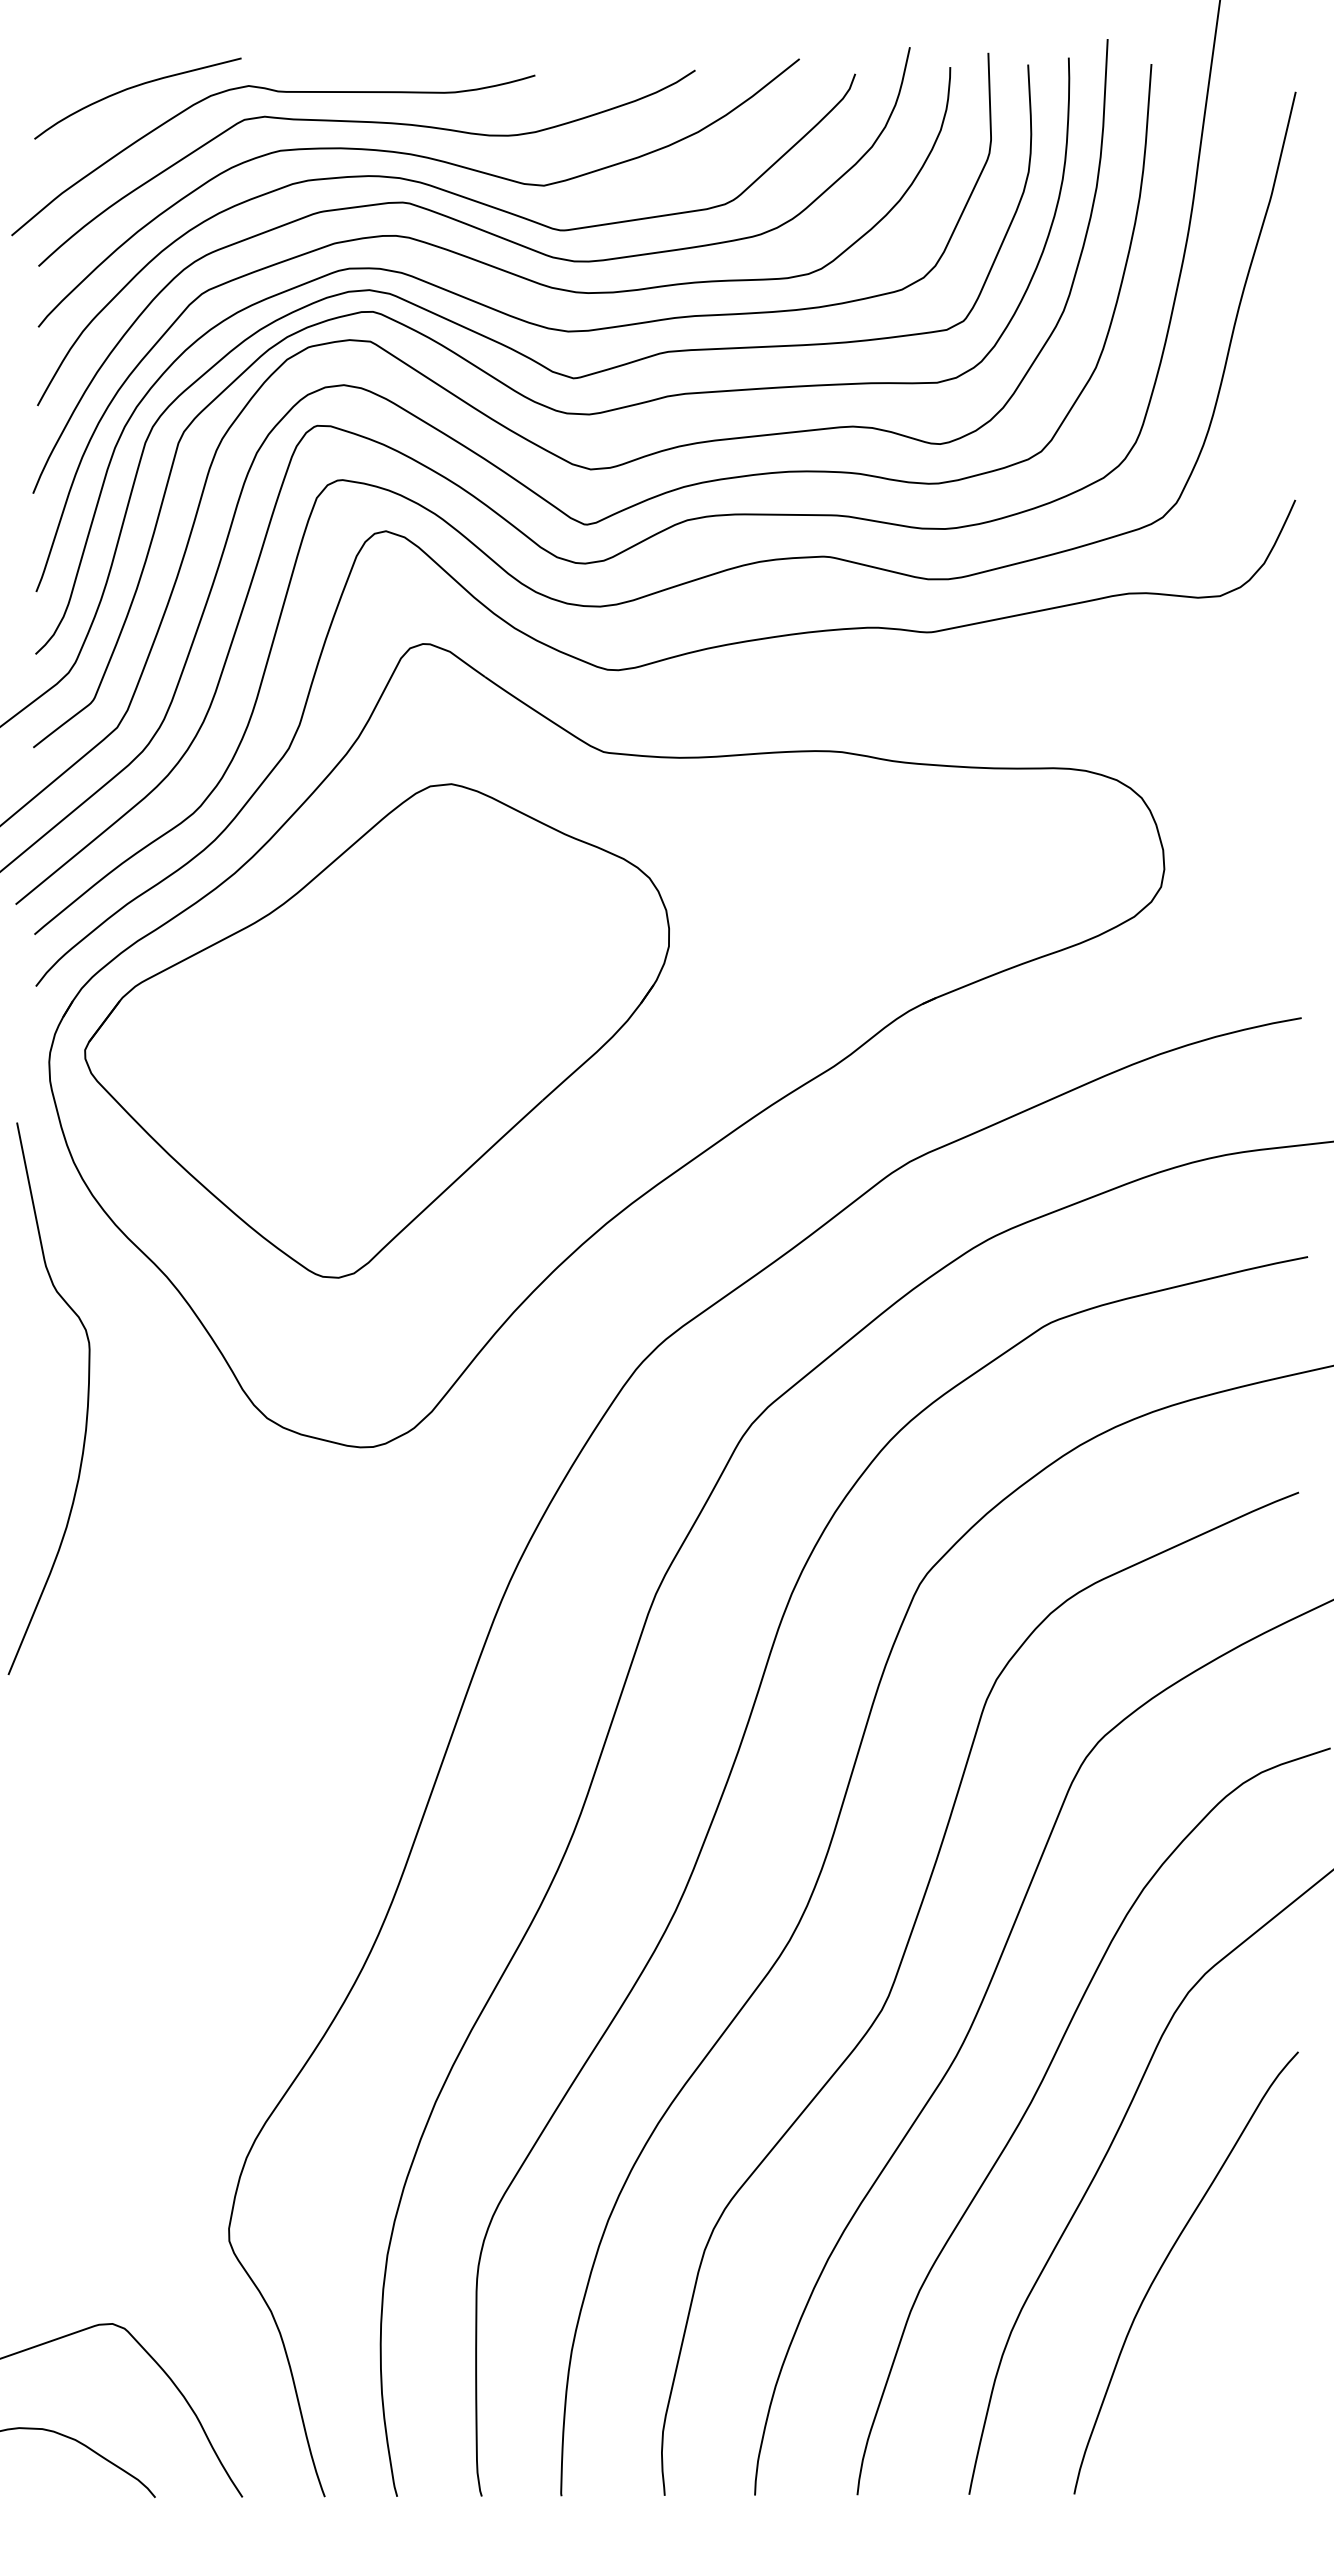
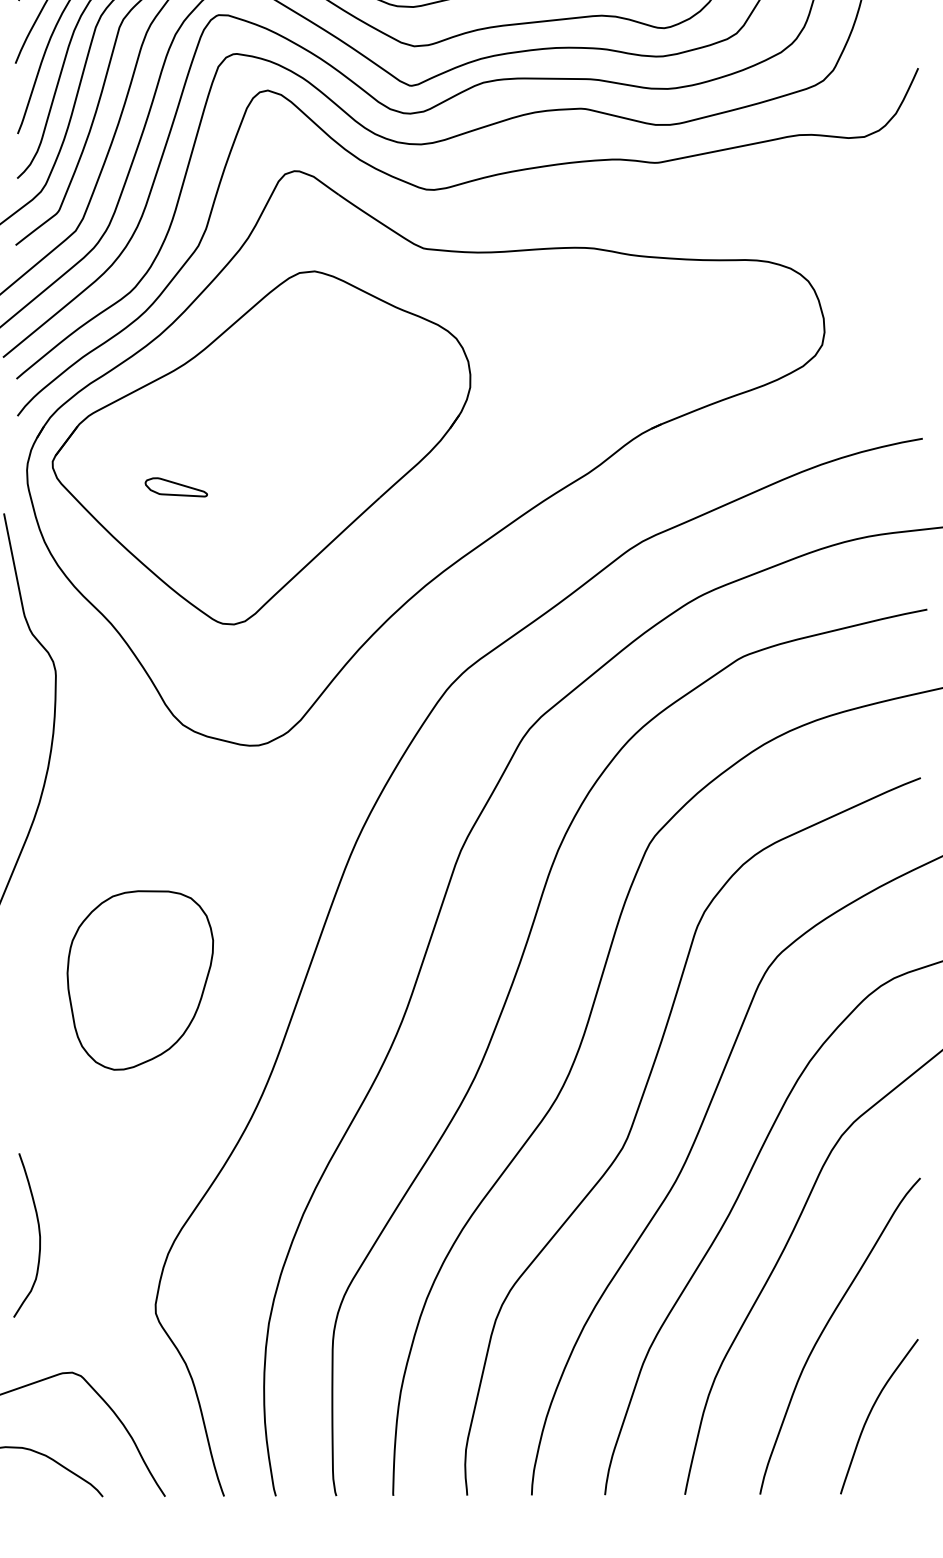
part: (257, 1085) -> (175, 486), added
part: (207, 1775) -> (140, 980), added
curve: (66, 2132) -> (39, 1235), added
curve: (1229, 2379) -> (871, 1412), added

